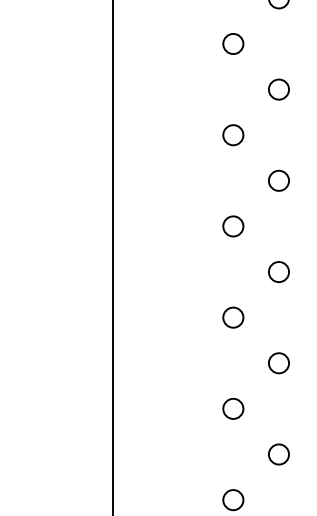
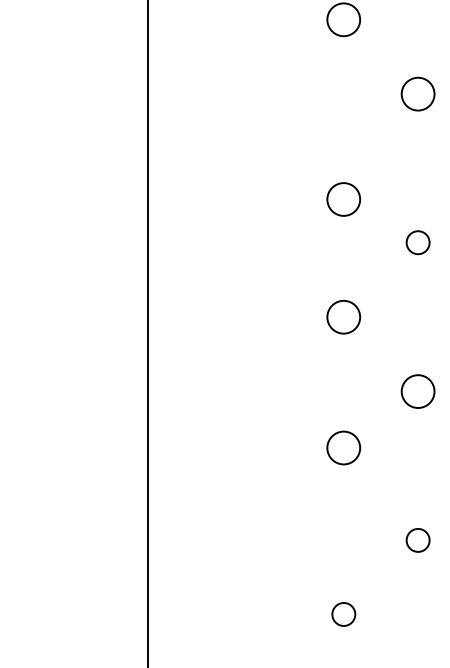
circle: (233, 135) -> (343, 199), moved
circle: (278, 180) -> (417, 242), size x0.7
circle: (233, 317) -> (343, 447), moved
circle: (278, 363) -> (417, 540), size x0.7
circle: (233, 408) -> (343, 614), size x0.7

